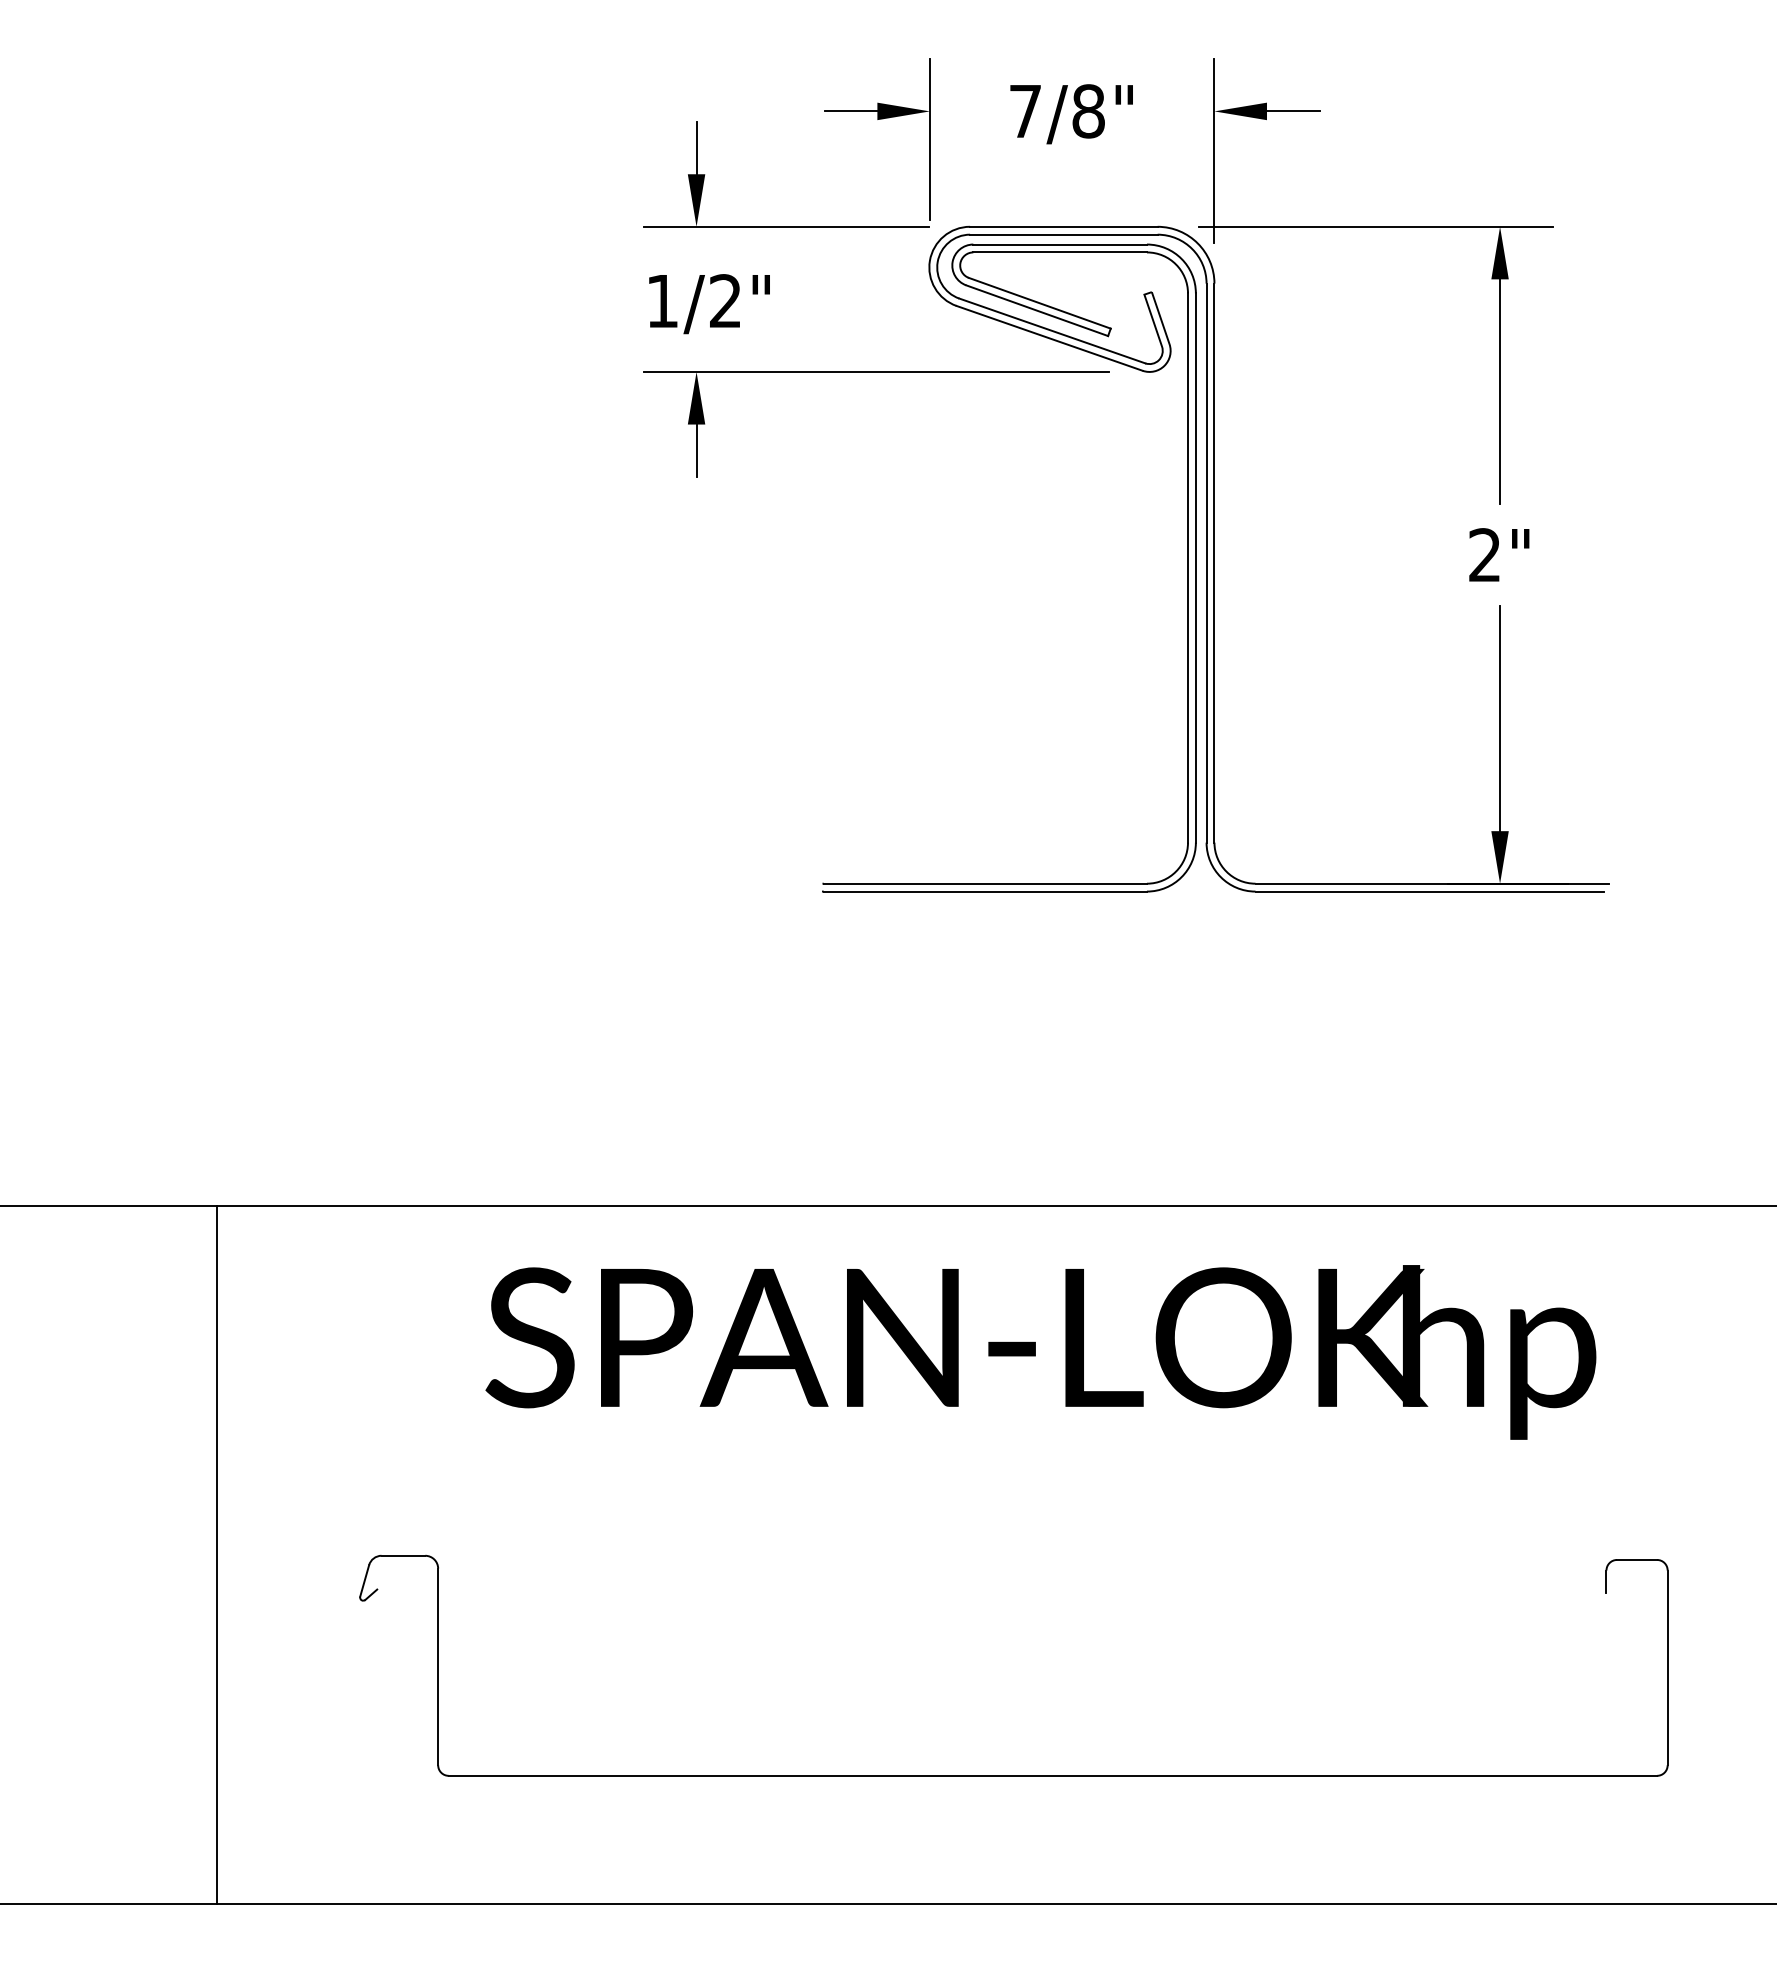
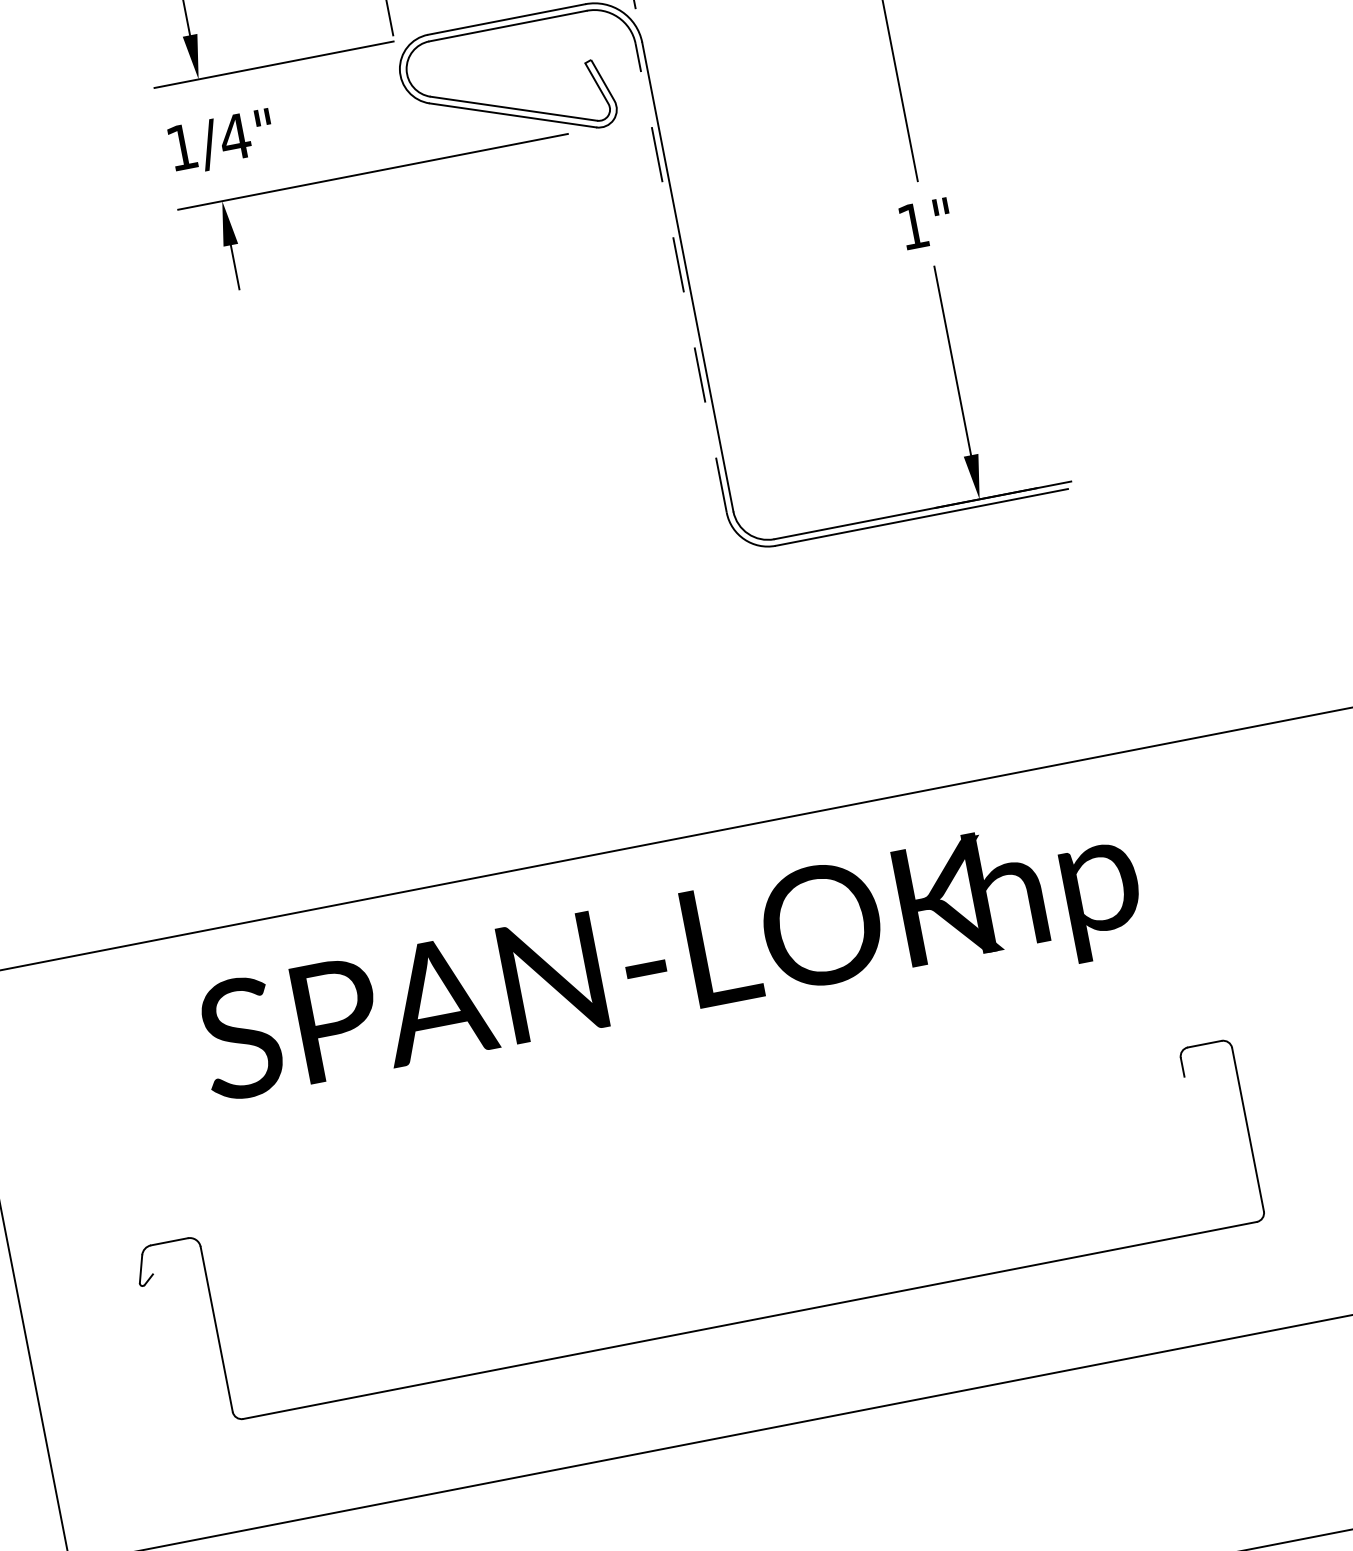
text: (725, 300) -> (234, 136), 1/2" -> 1/4"
text: (1484, 554) -> (912, 225), 2" -> 1"
line: (1206, 563) -> (681, 278), solid -> dashed
part: (1187, 567) -> (665, 285), removed

